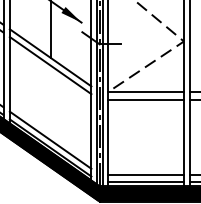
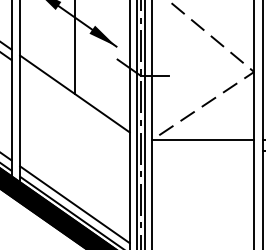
line: (50, 65) -> (74, 104), removed
line: (145, 99) -> (202, 149), removed

